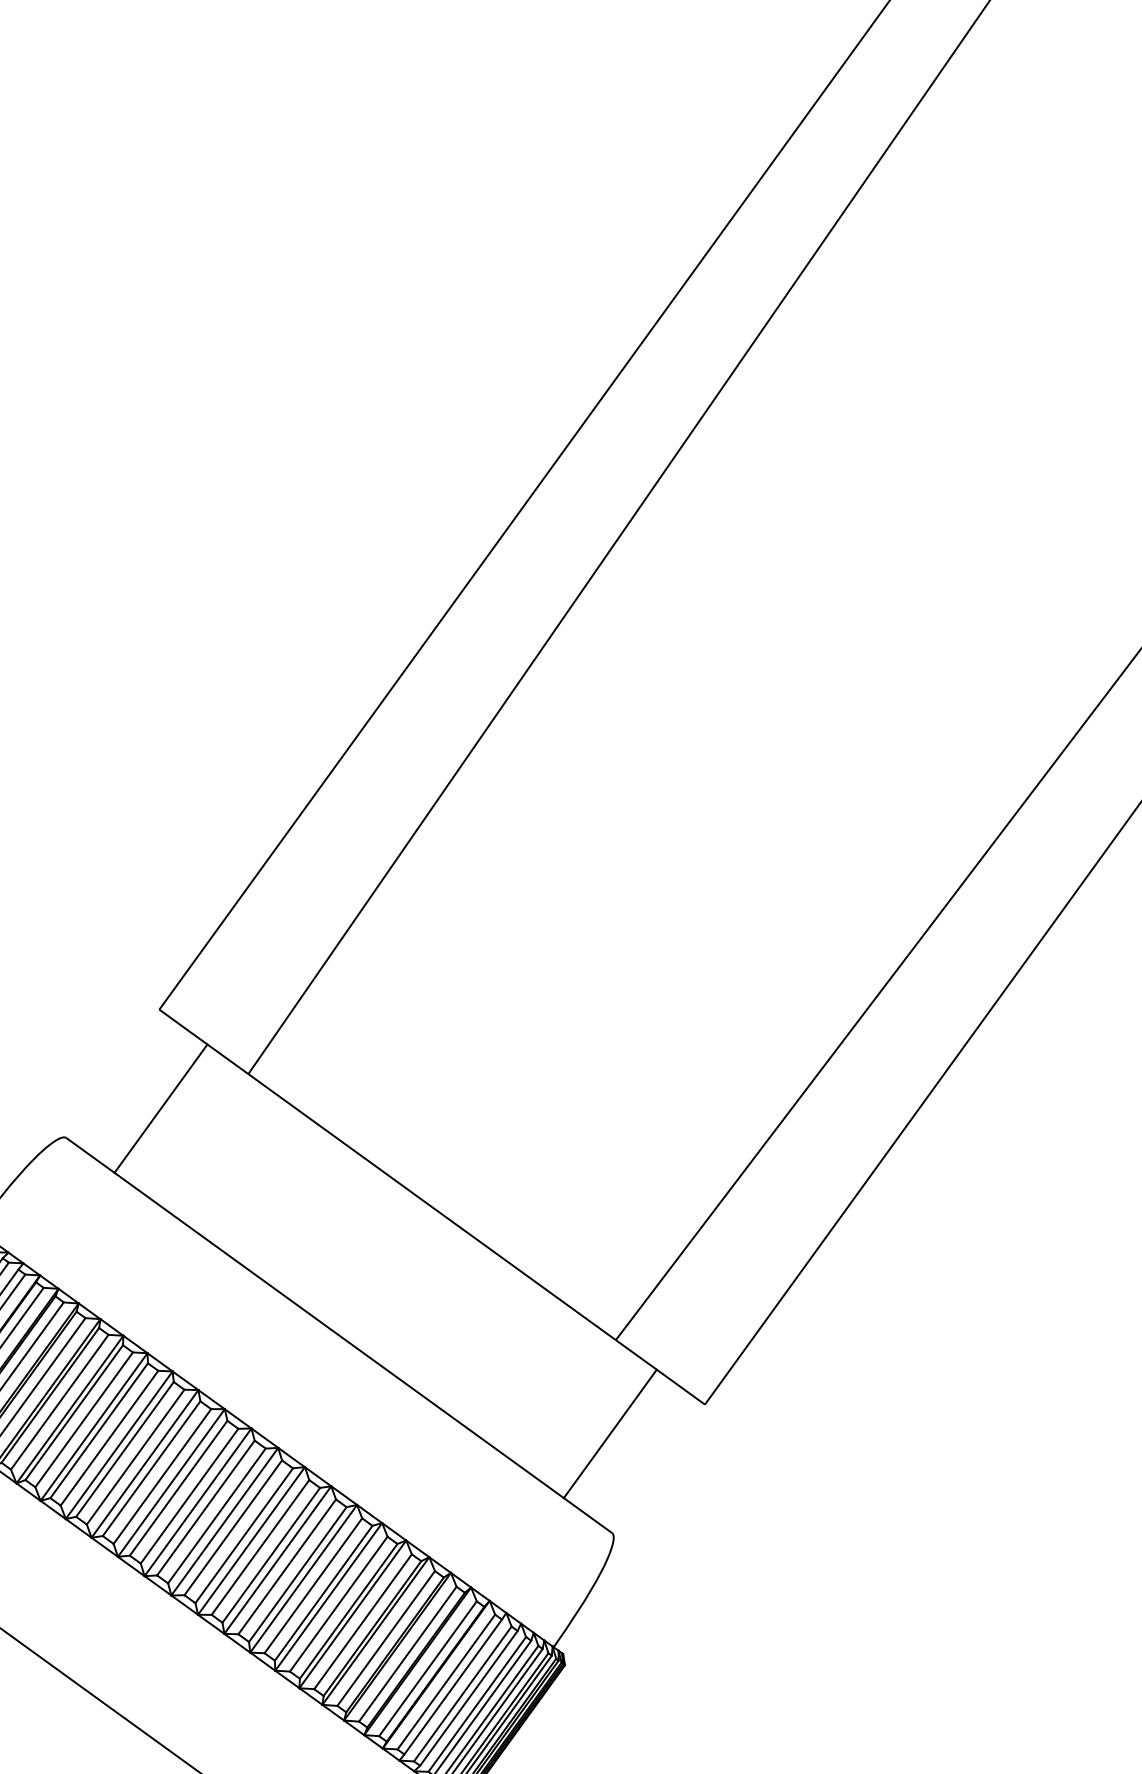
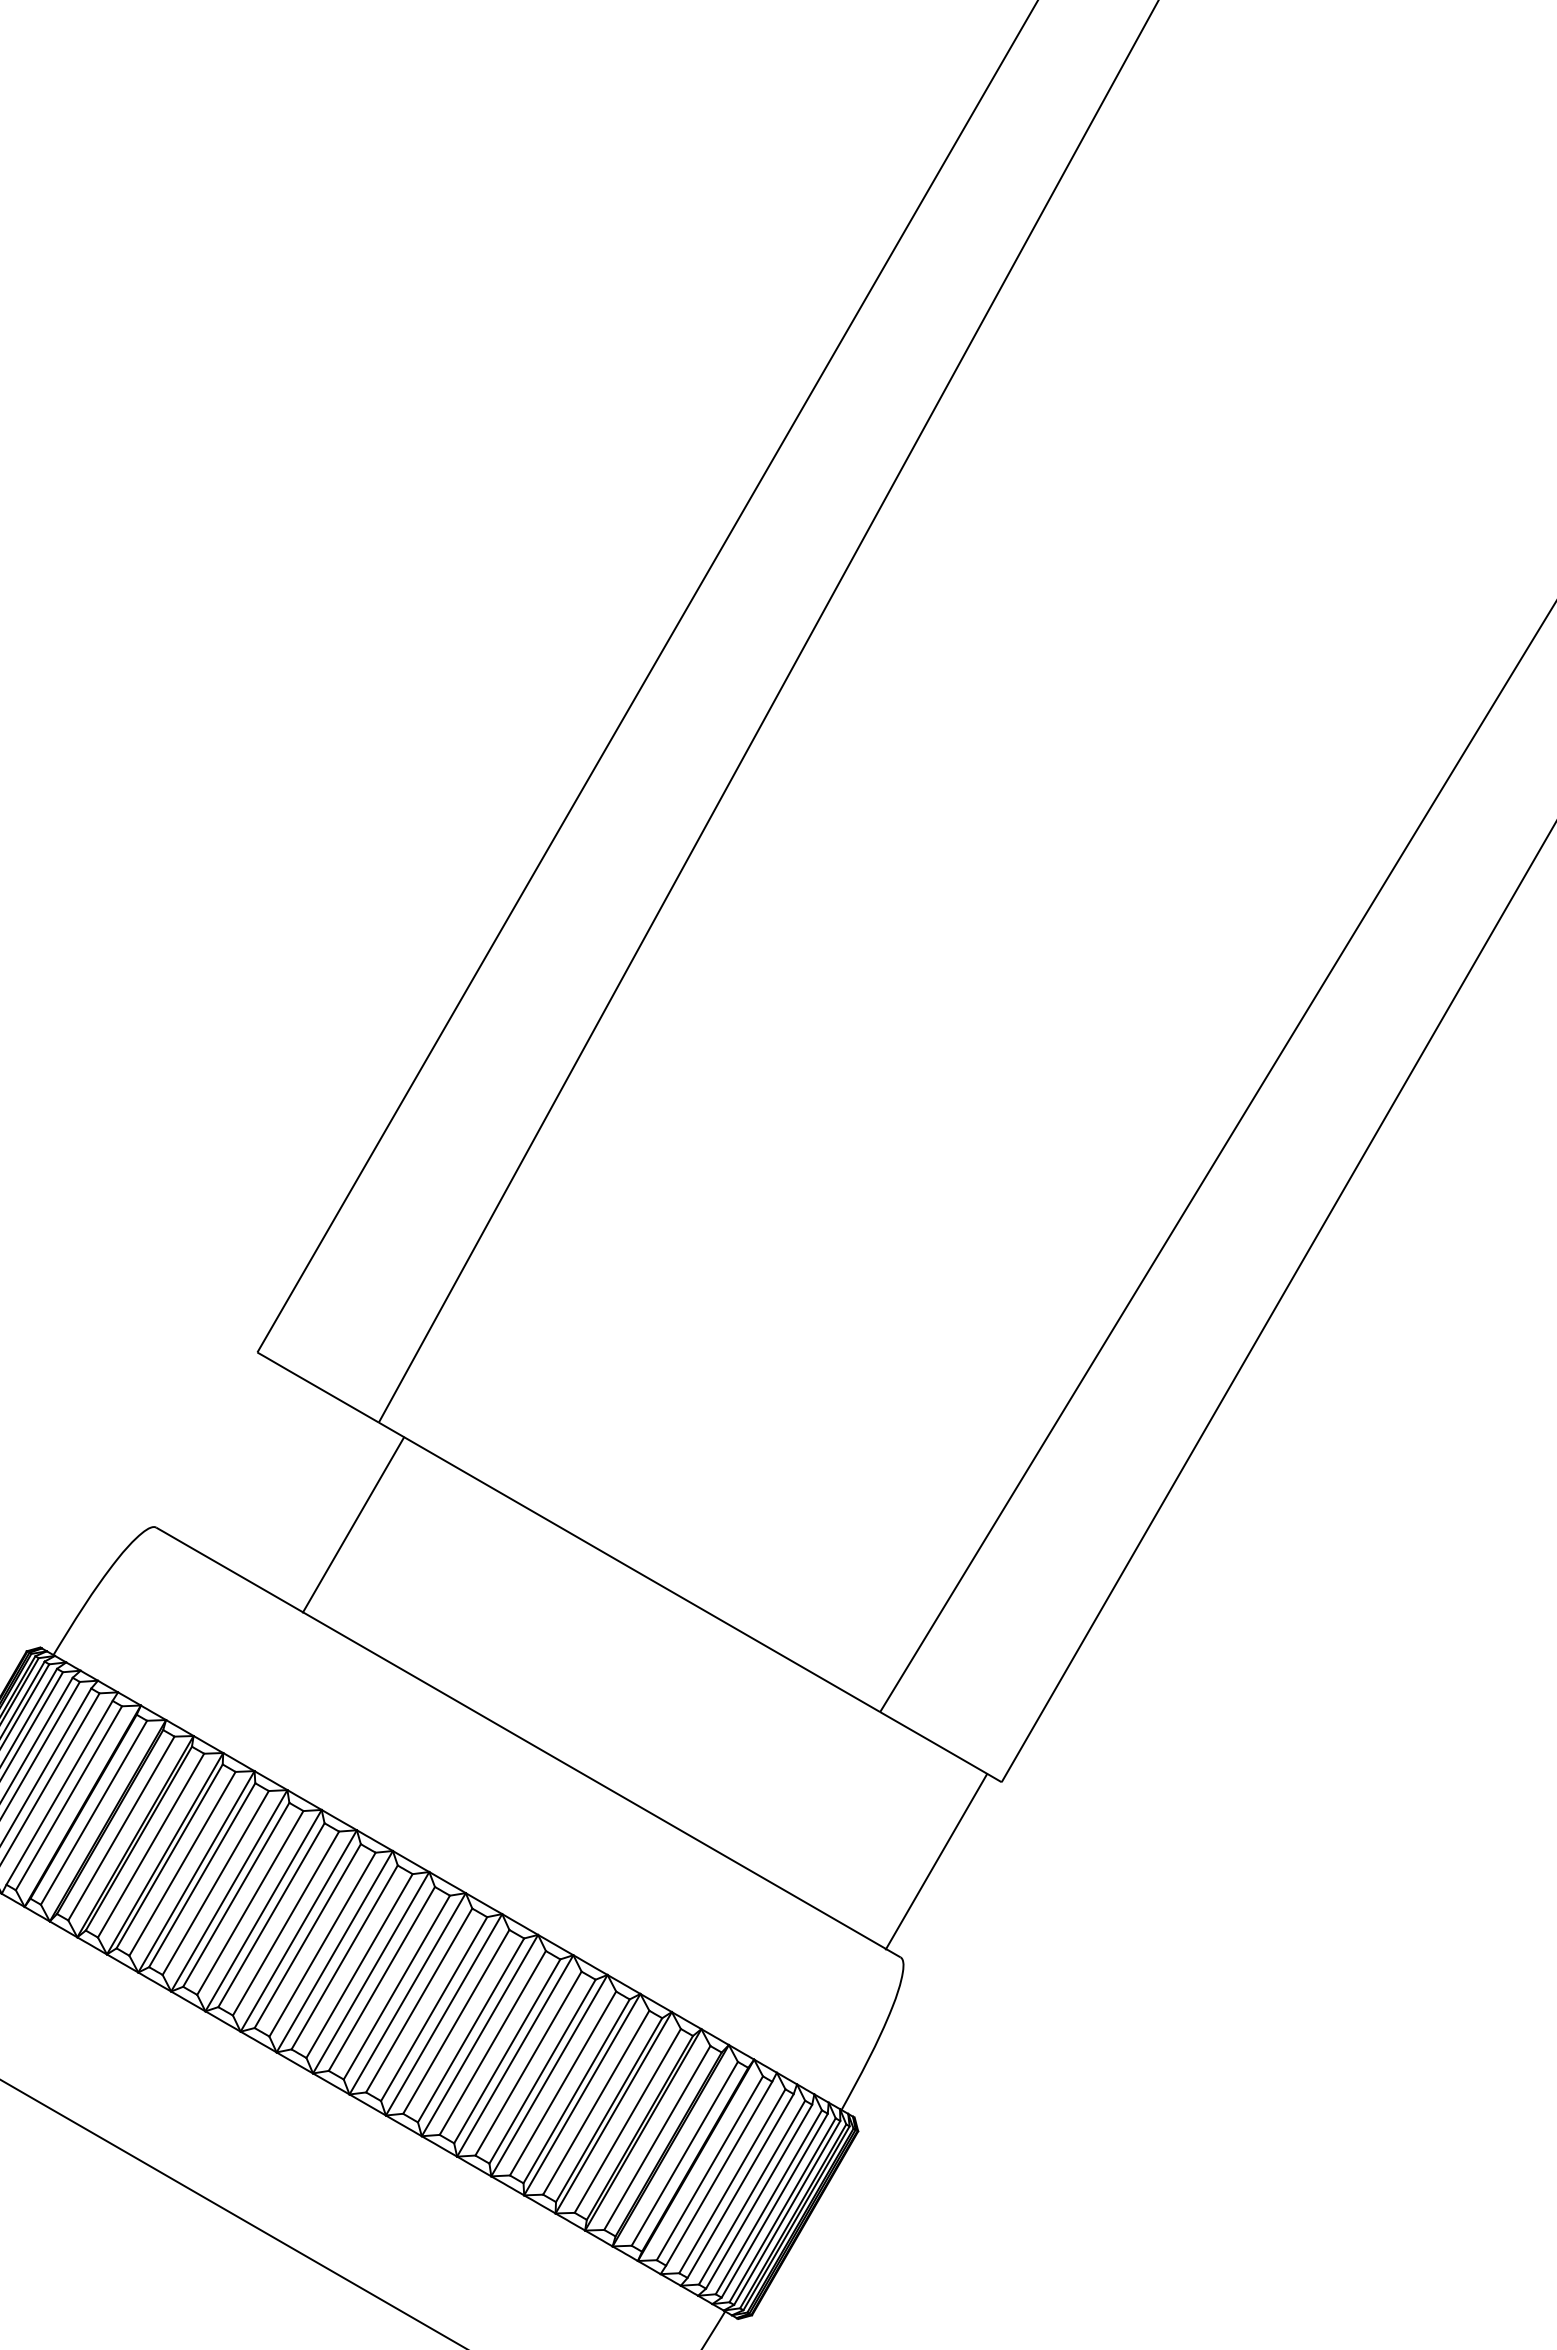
line: (161, 1108) -> (353, 1524), moved
line: (609, 1433) -> (935, 1861), moved

